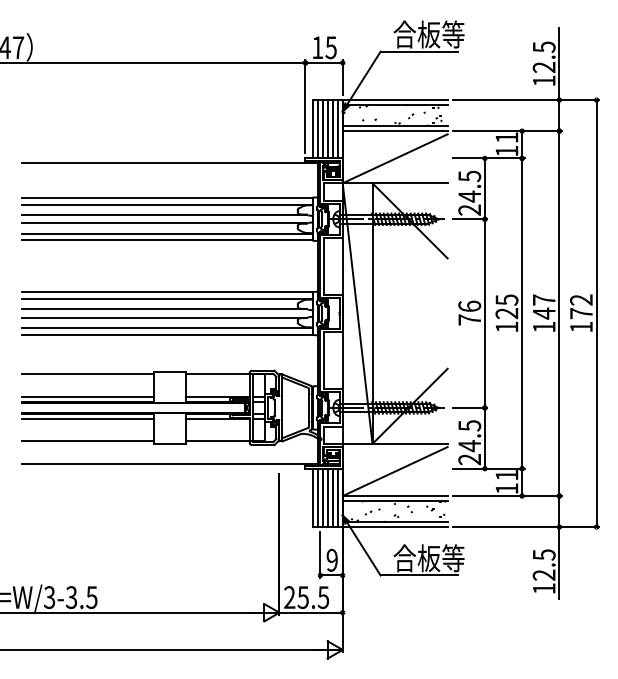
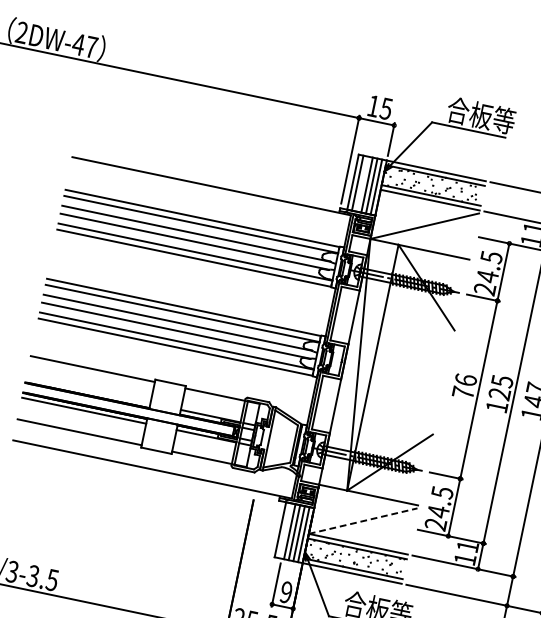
line: (322, 129) -> (362, 184), removed
line: (88, 397) -> (88, 390), removed
line: (395, 471) -> (363, 521), solid -> dashed
line: (317, 497) -> (284, 530), removed

